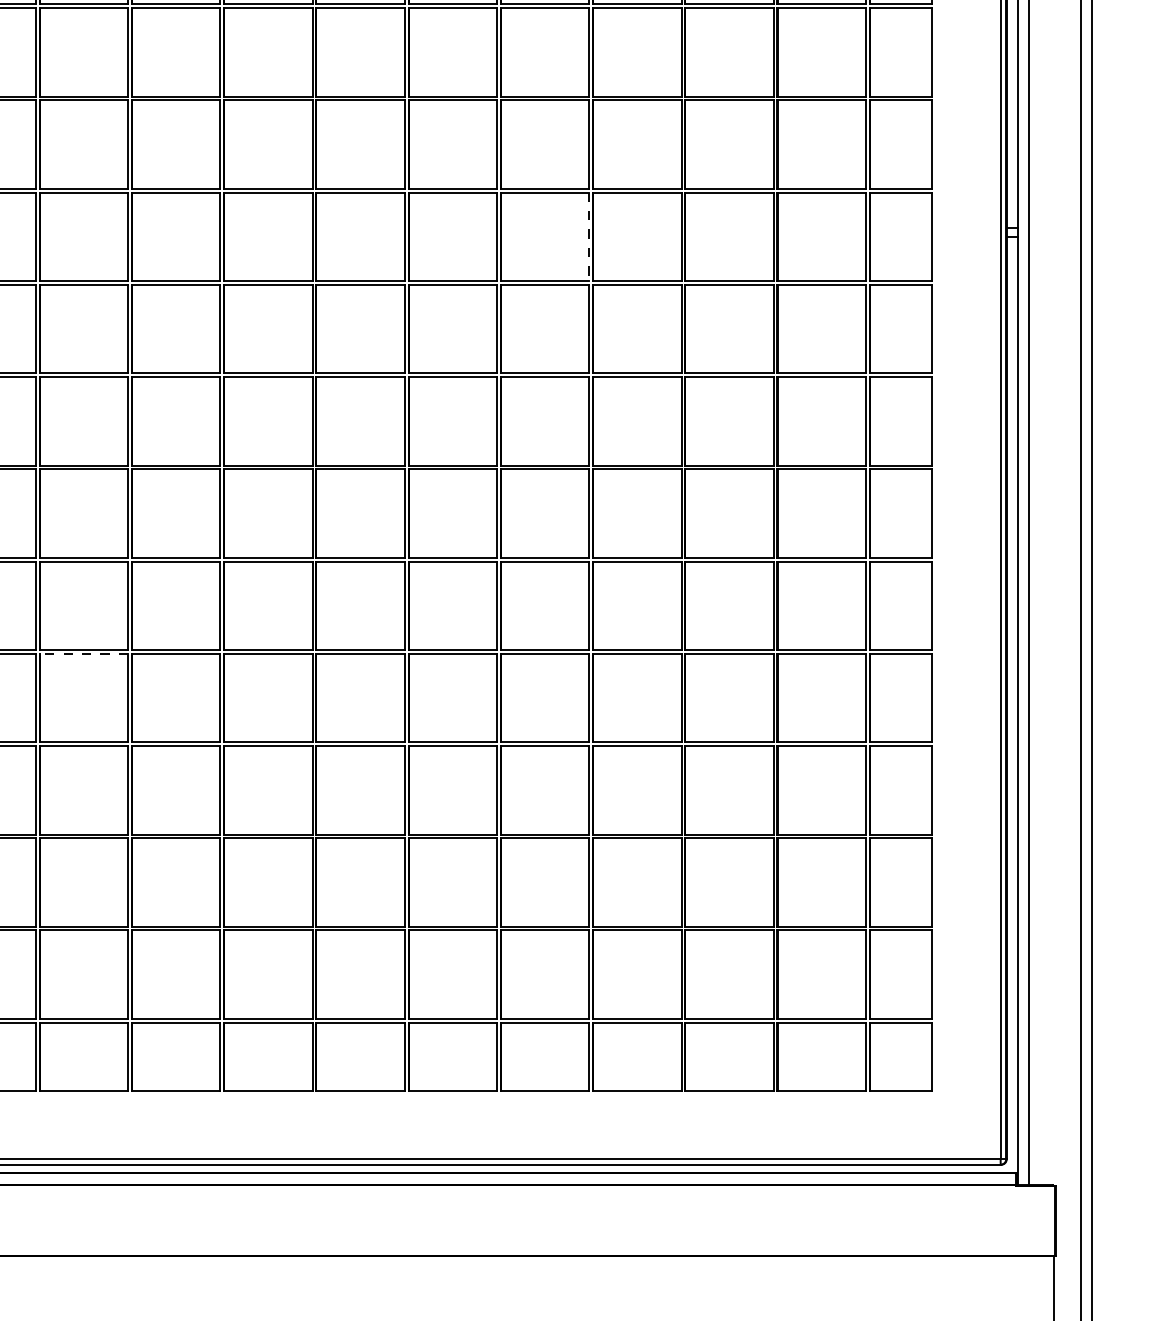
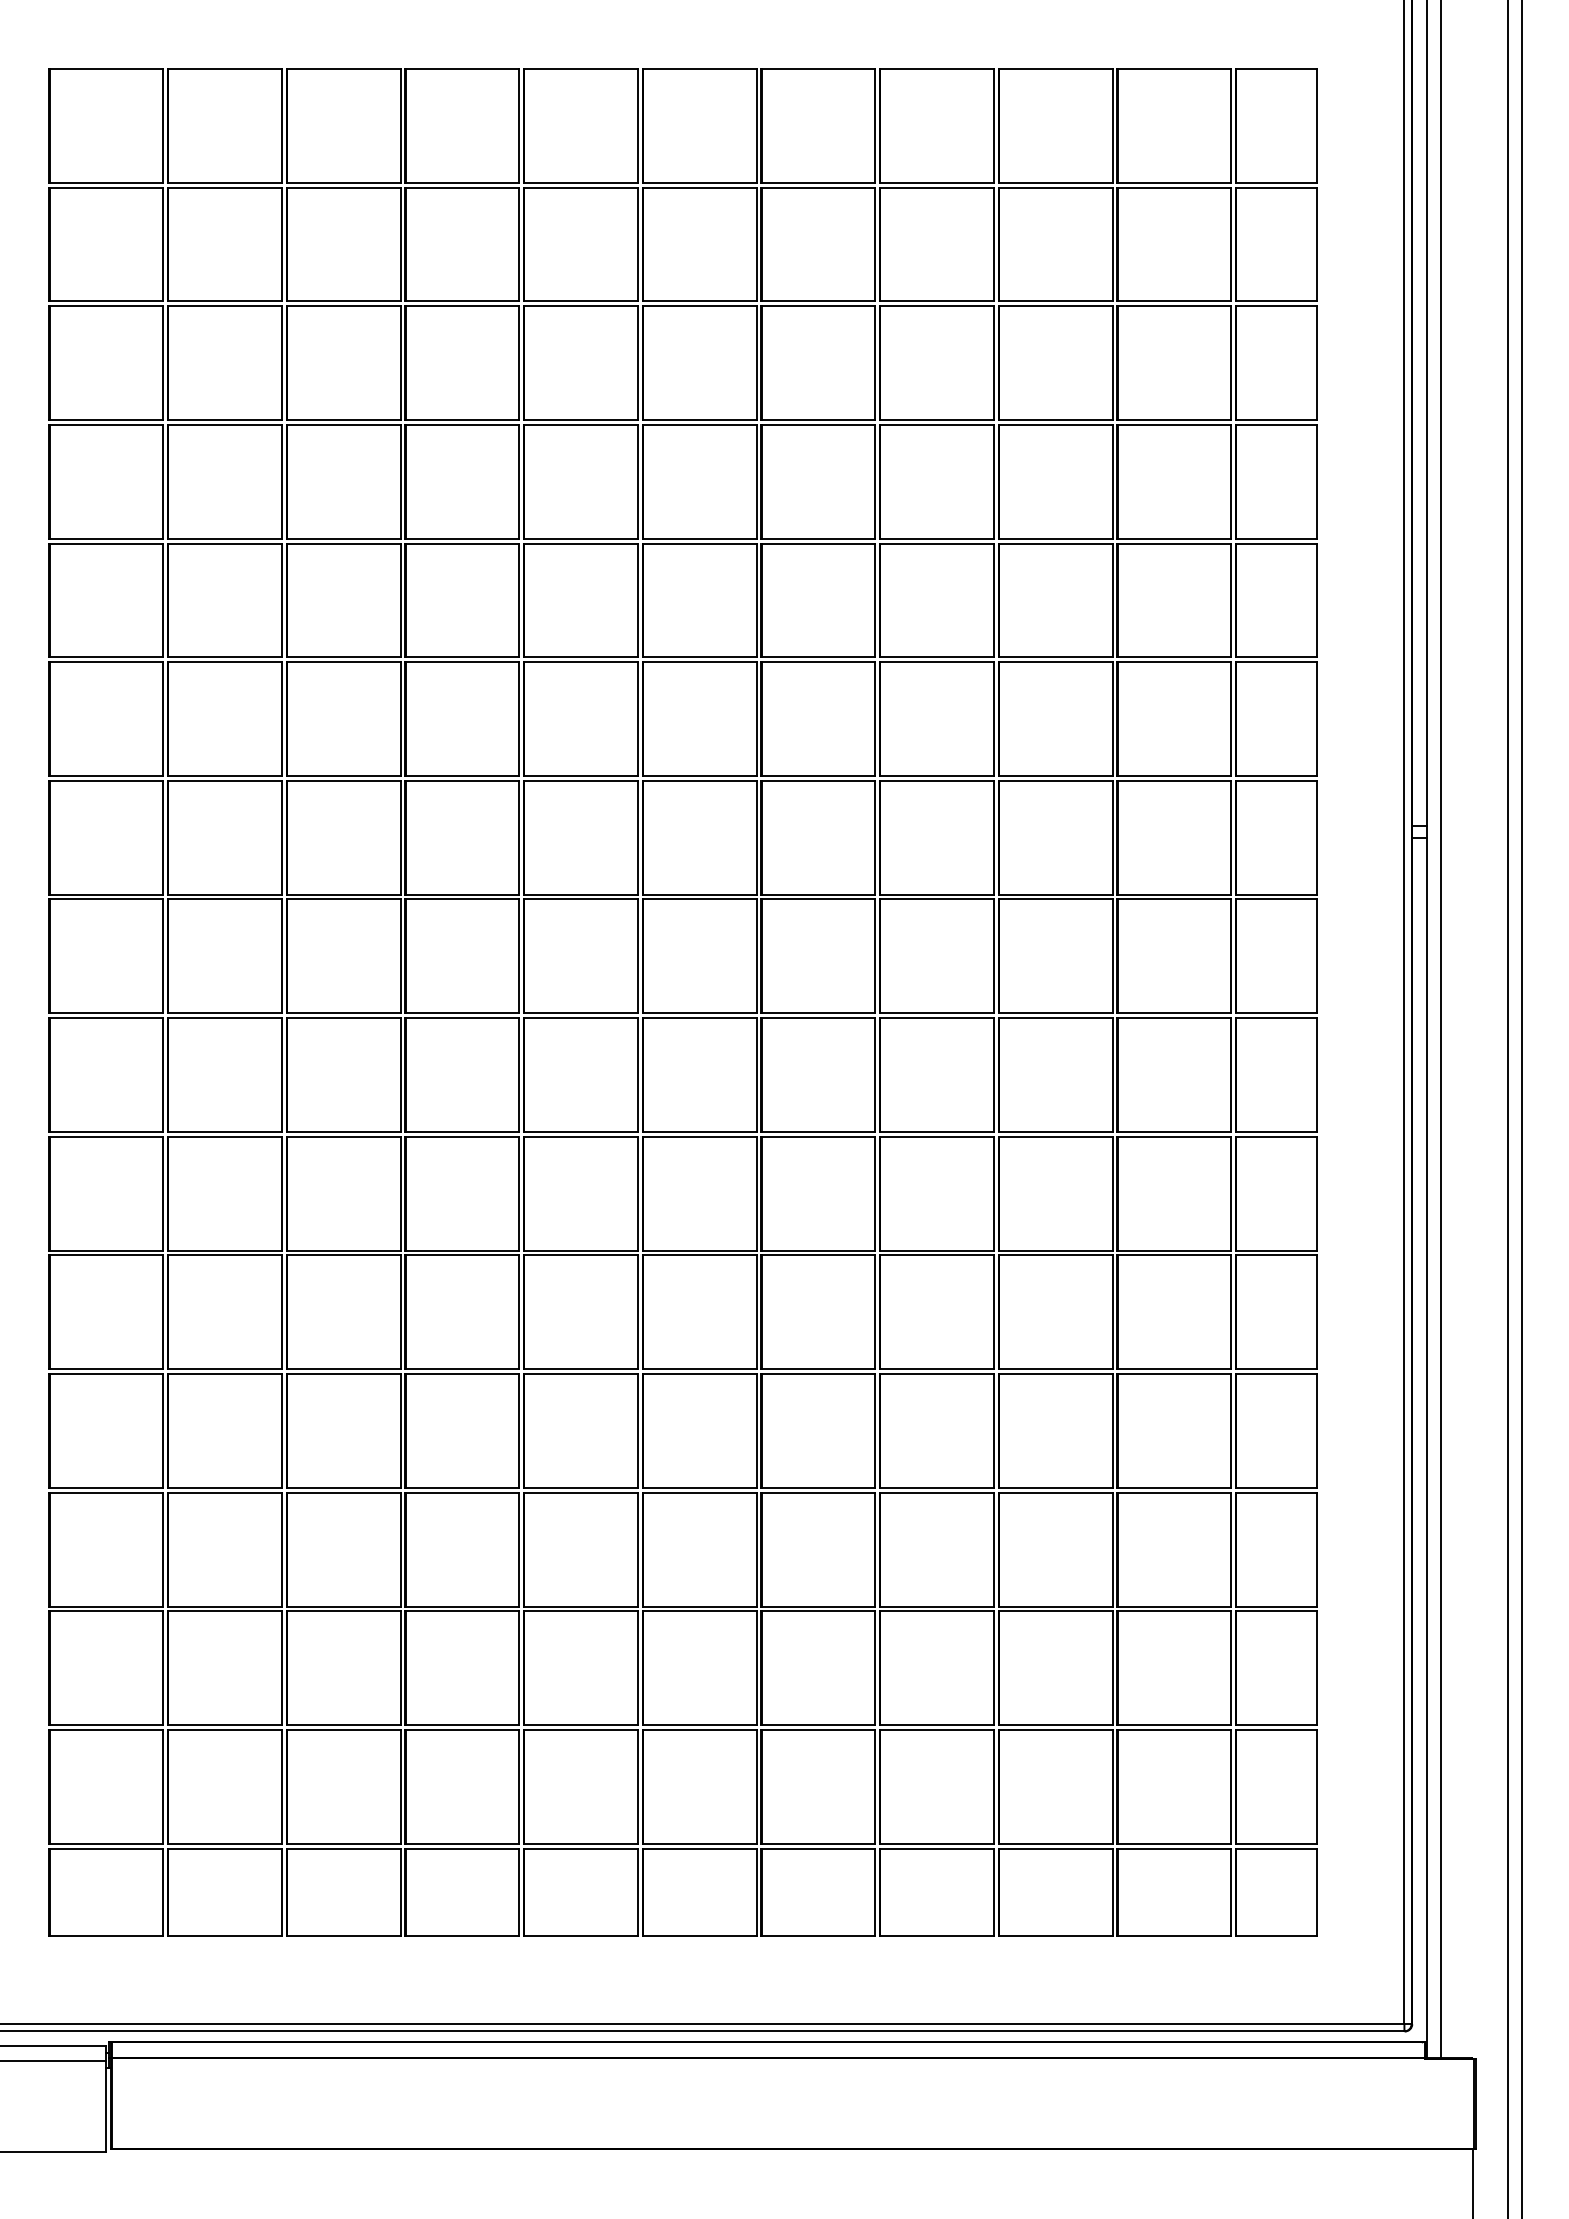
line: (589, 236) -> (875, 837), dashed -> solid
line: (84, 654) -> (225, 1374), dashed -> solid

